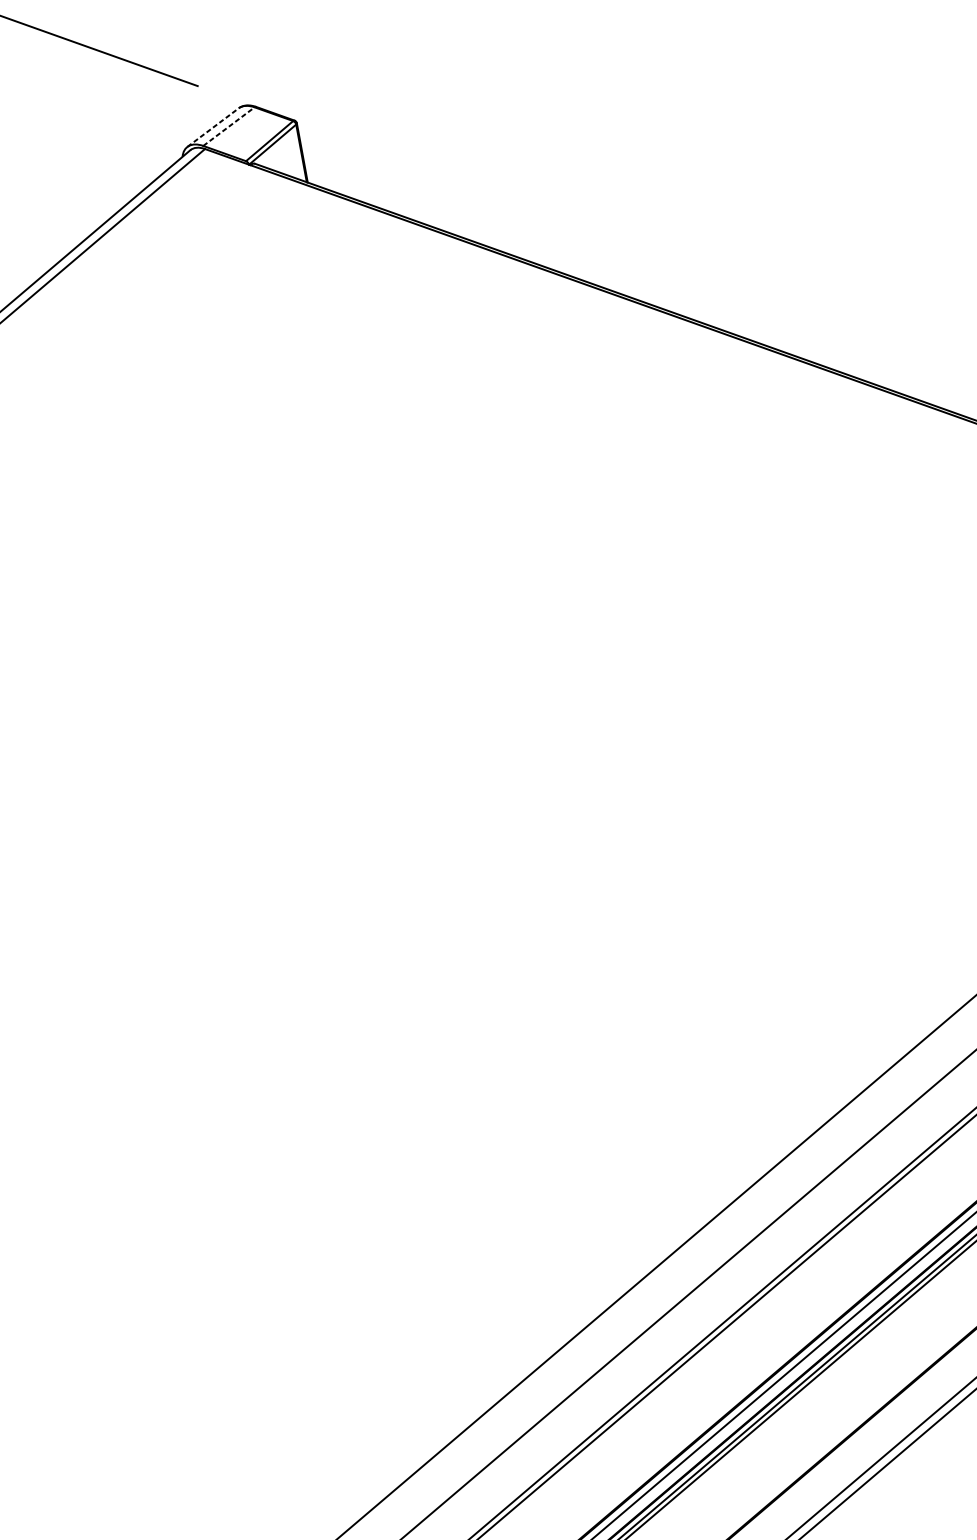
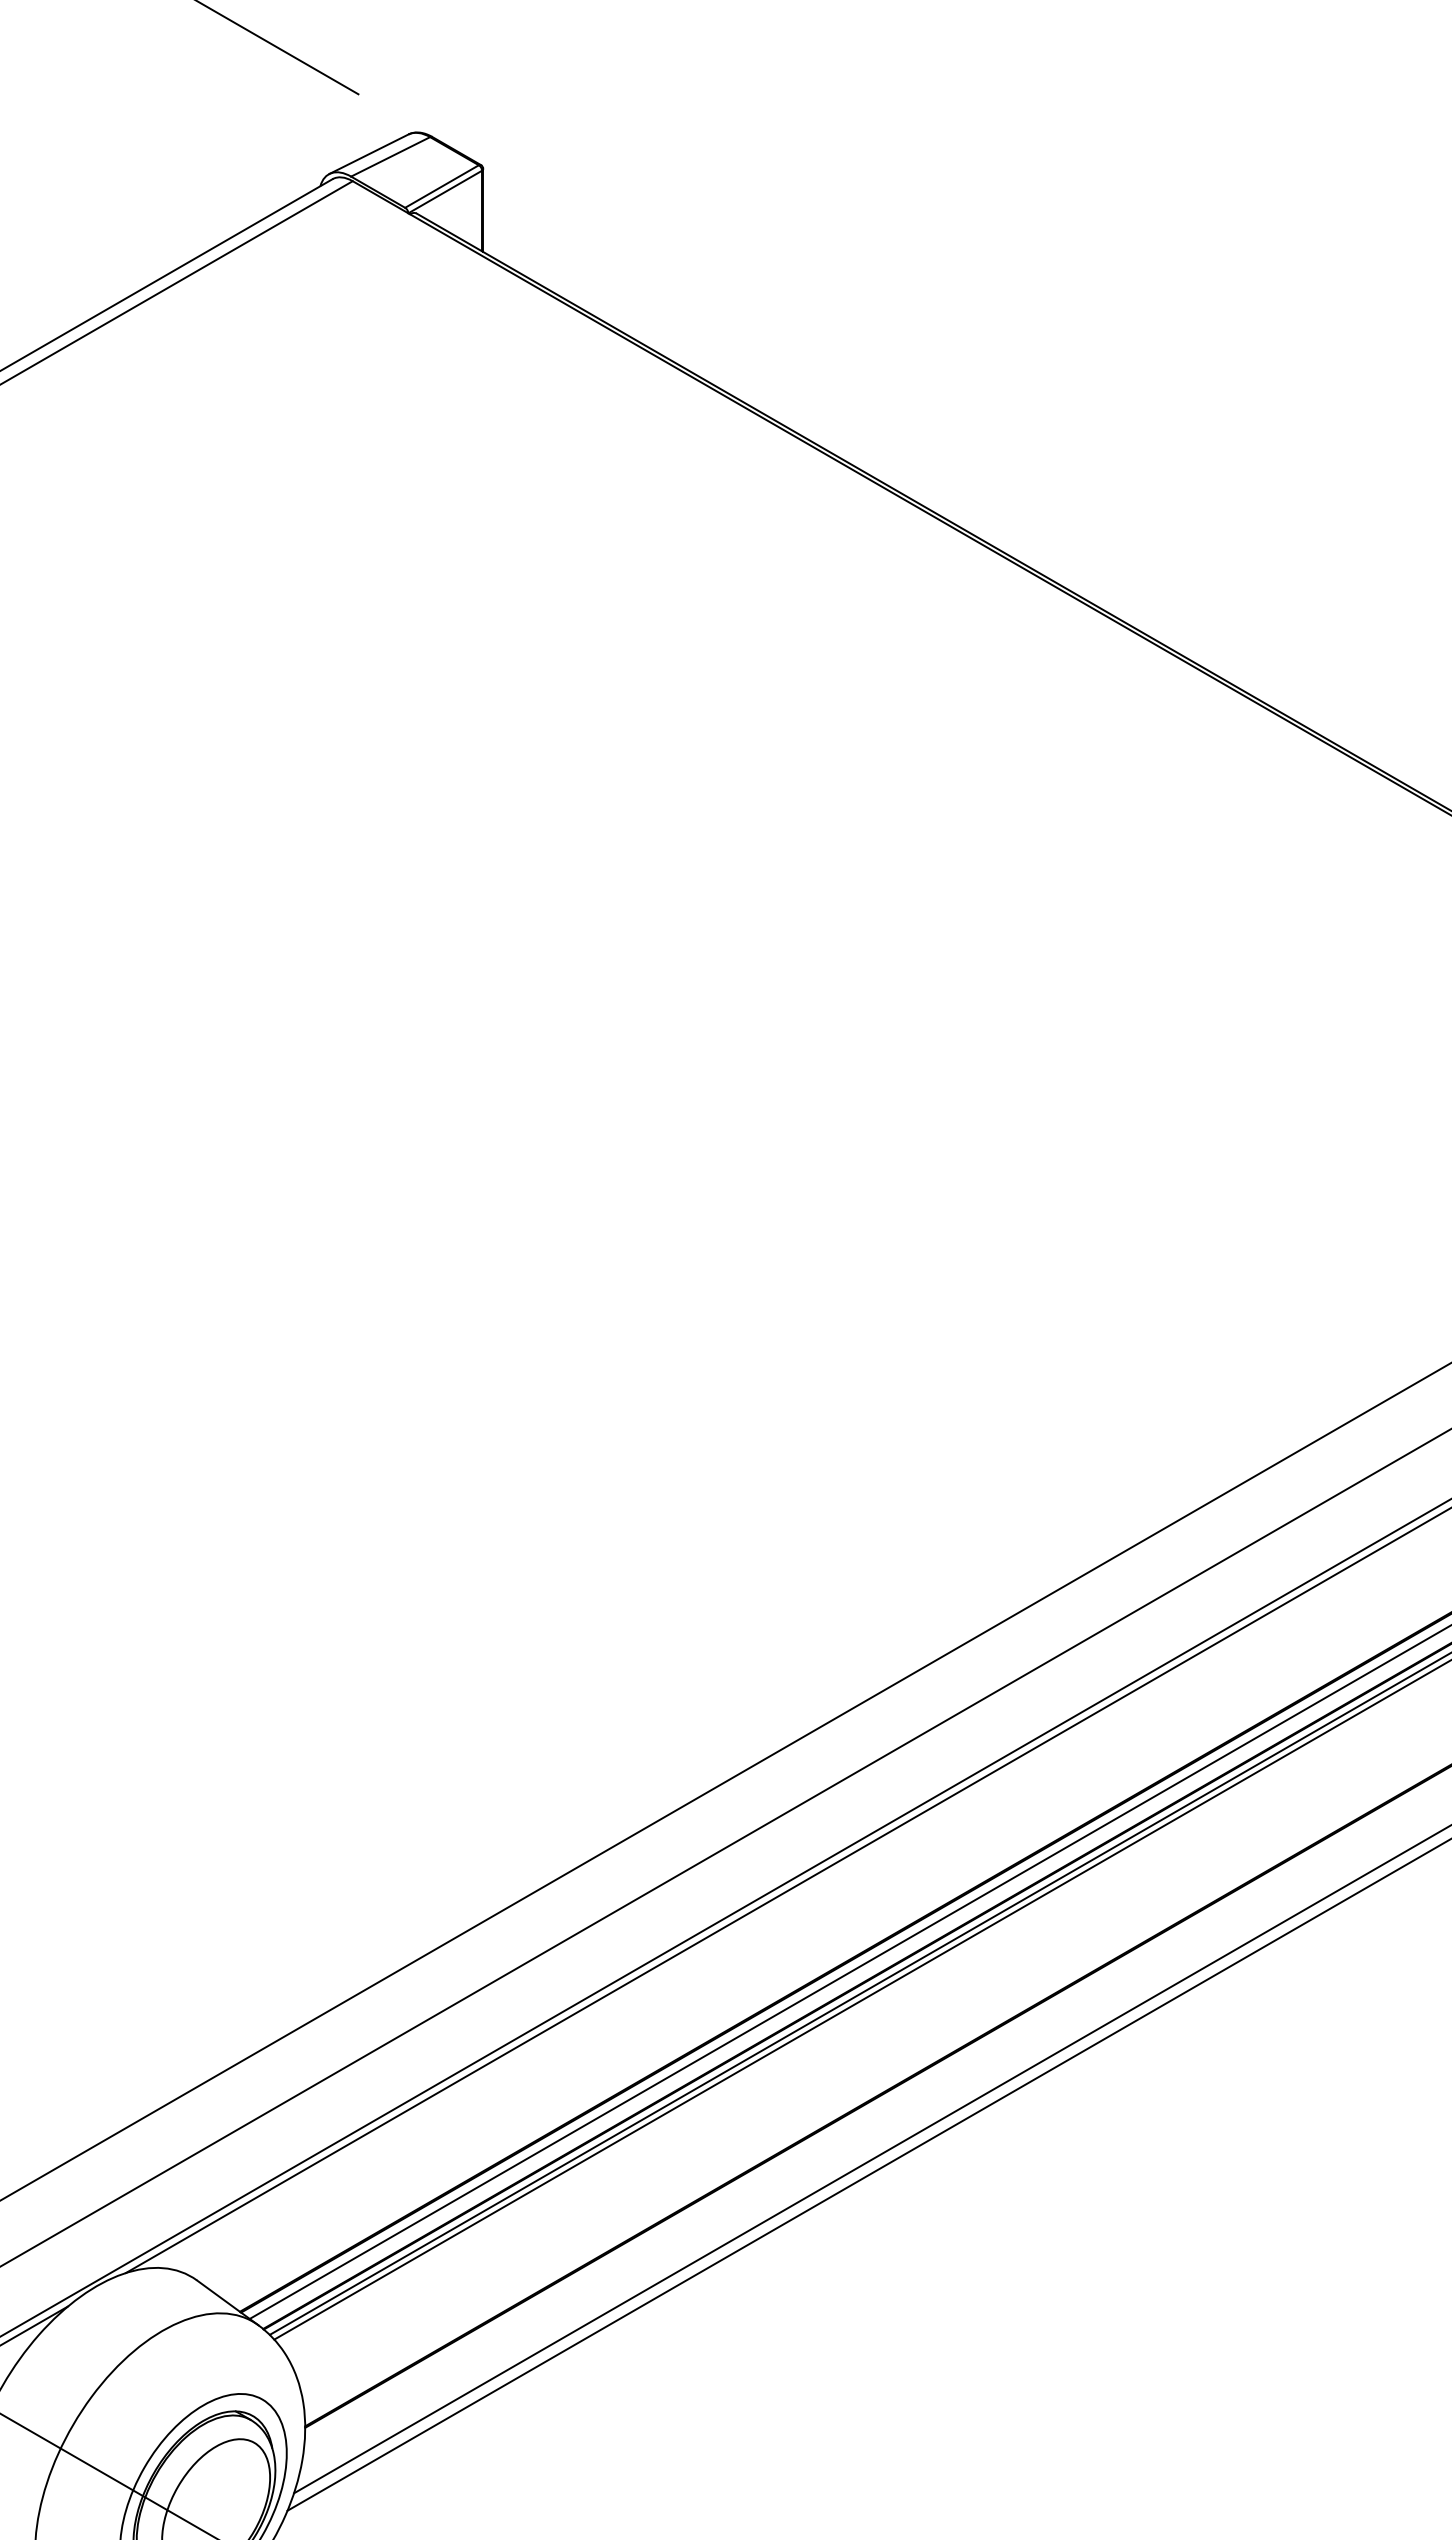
line: (229, 126) -> (391, 156), dashed -> solid
line: (213, 127) -> (369, 154), dashed -> solid

